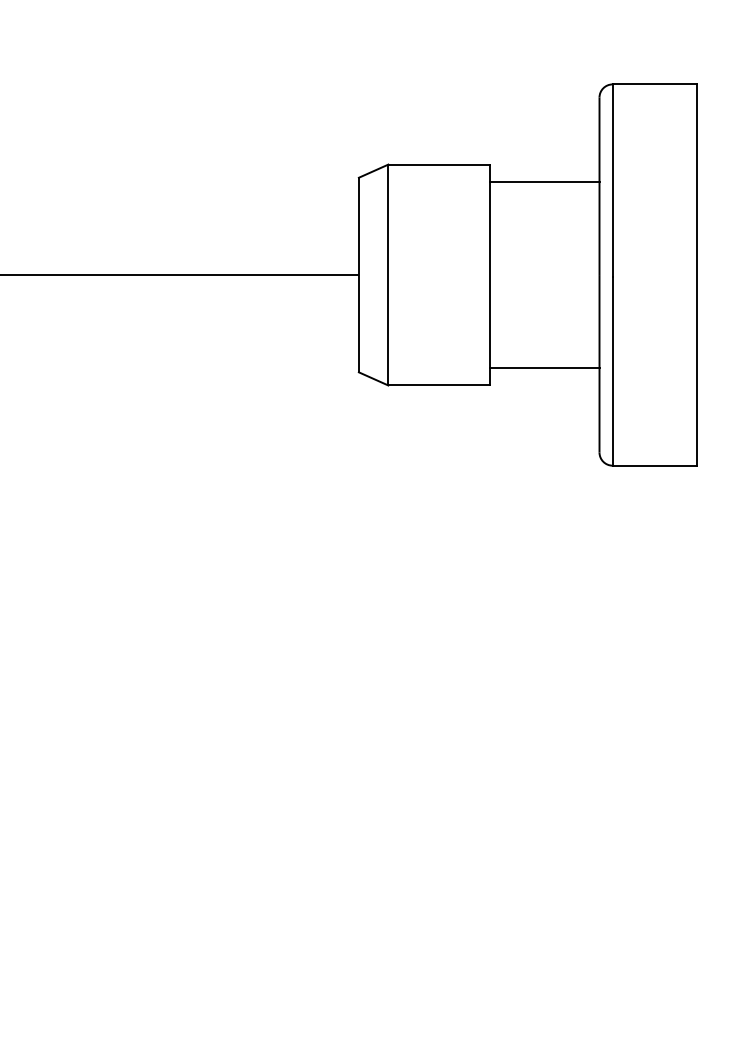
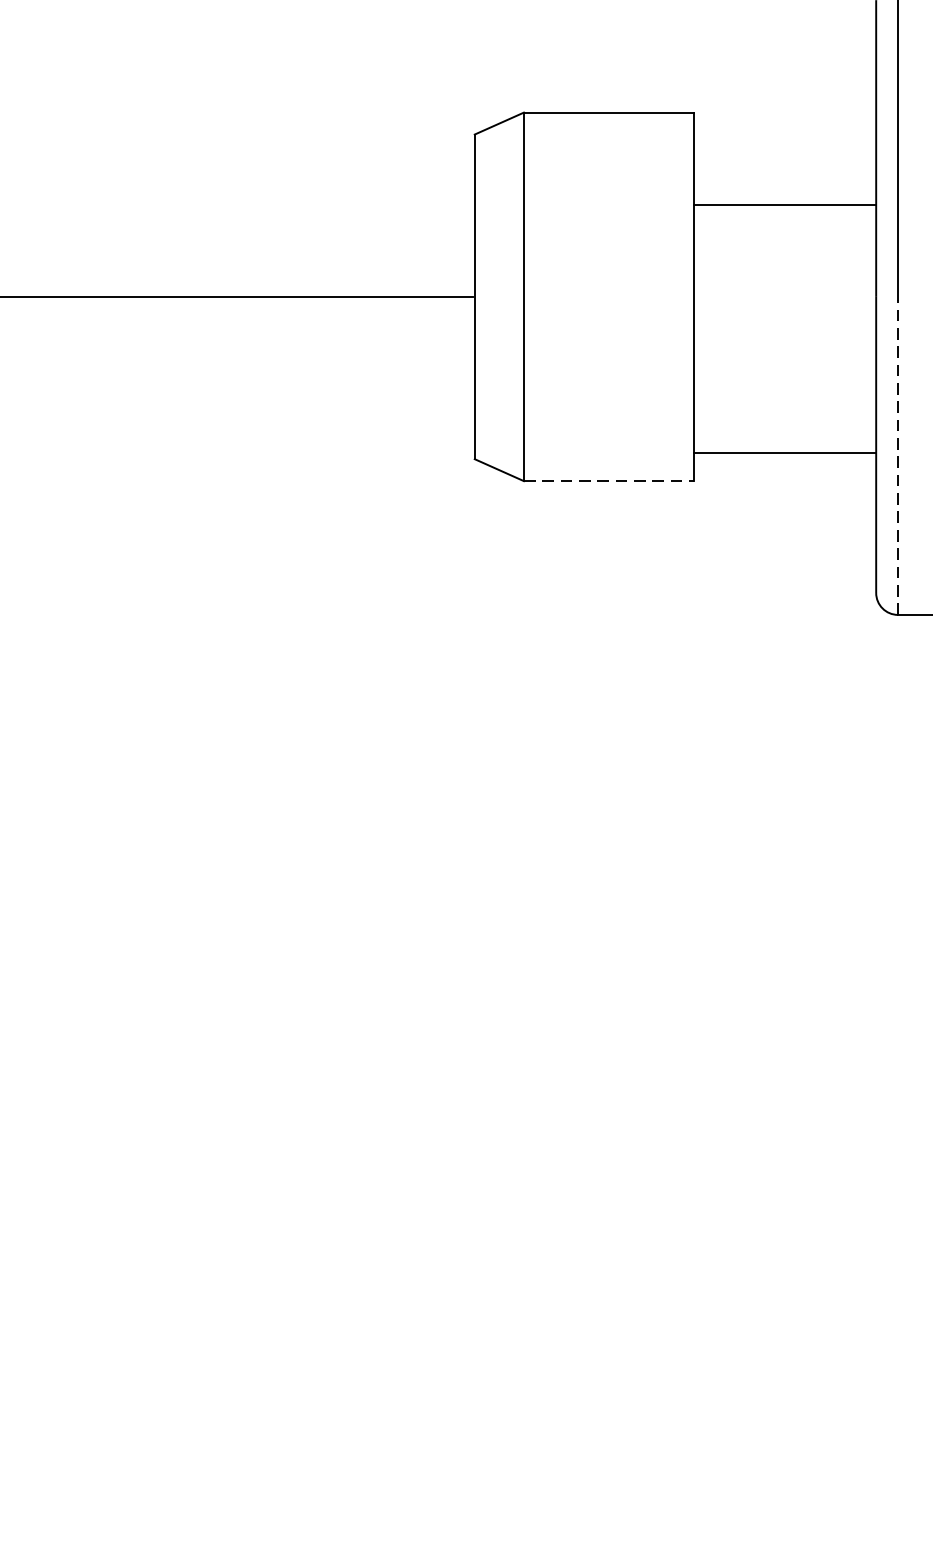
line: (544, 181) -> (784, 204), moved
line: (612, 370) -> (897, 456), solid -> dashed
line: (439, 385) -> (609, 481), solid -> dashed

